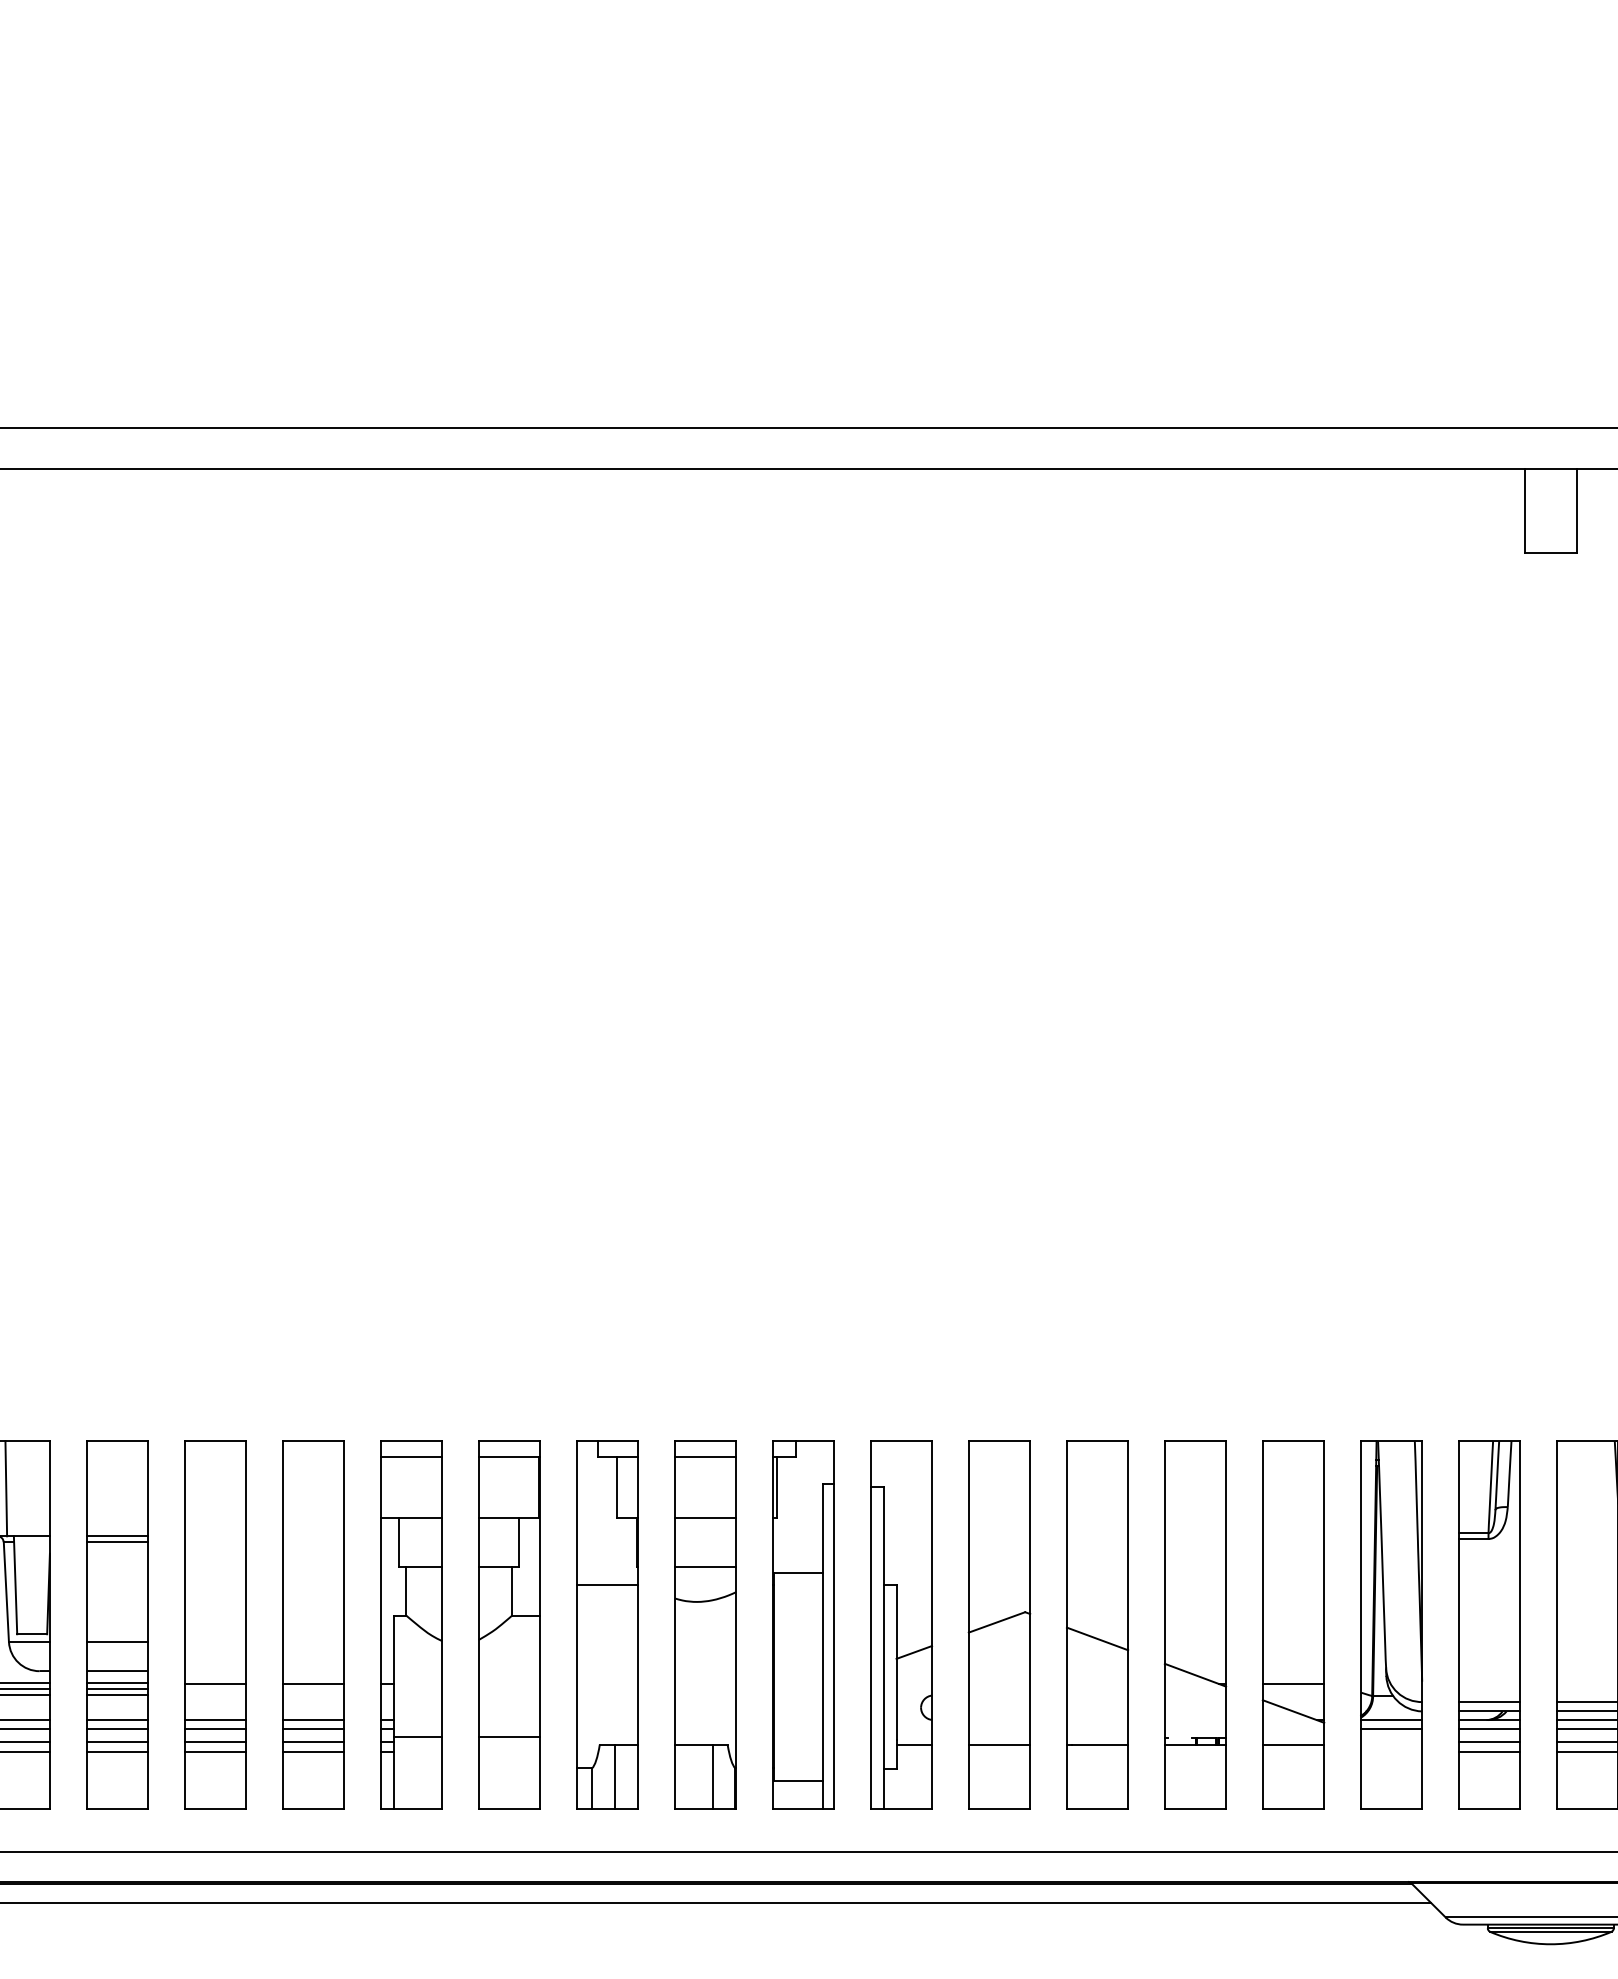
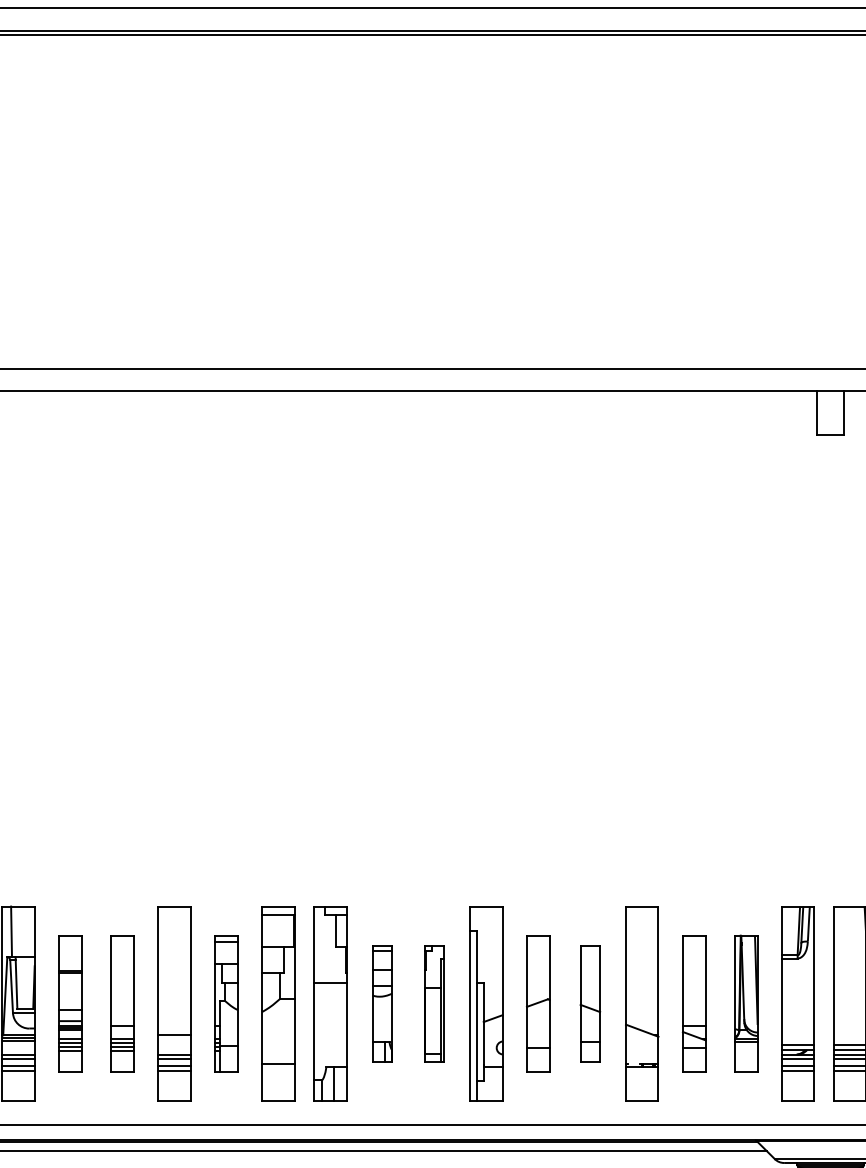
part: (117, 1623) -> (70, 1003), size x0.7
part: (215, 1623) -> (122, 1003), size x0.7
part: (411, 1623) -> (226, 1003), size x0.7
part: (705, 1623) -> (382, 1003), size x0.6
part: (803, 1623) -> (434, 1003), size x0.6
part: (999, 1623) -> (538, 1003), size x0.7
part: (1097, 1623) -> (590, 1003), size x0.6
part: (1294, 1623) -> (694, 1003), size x0.7
part: (1392, 1623) -> (746, 1003), size x0.7

